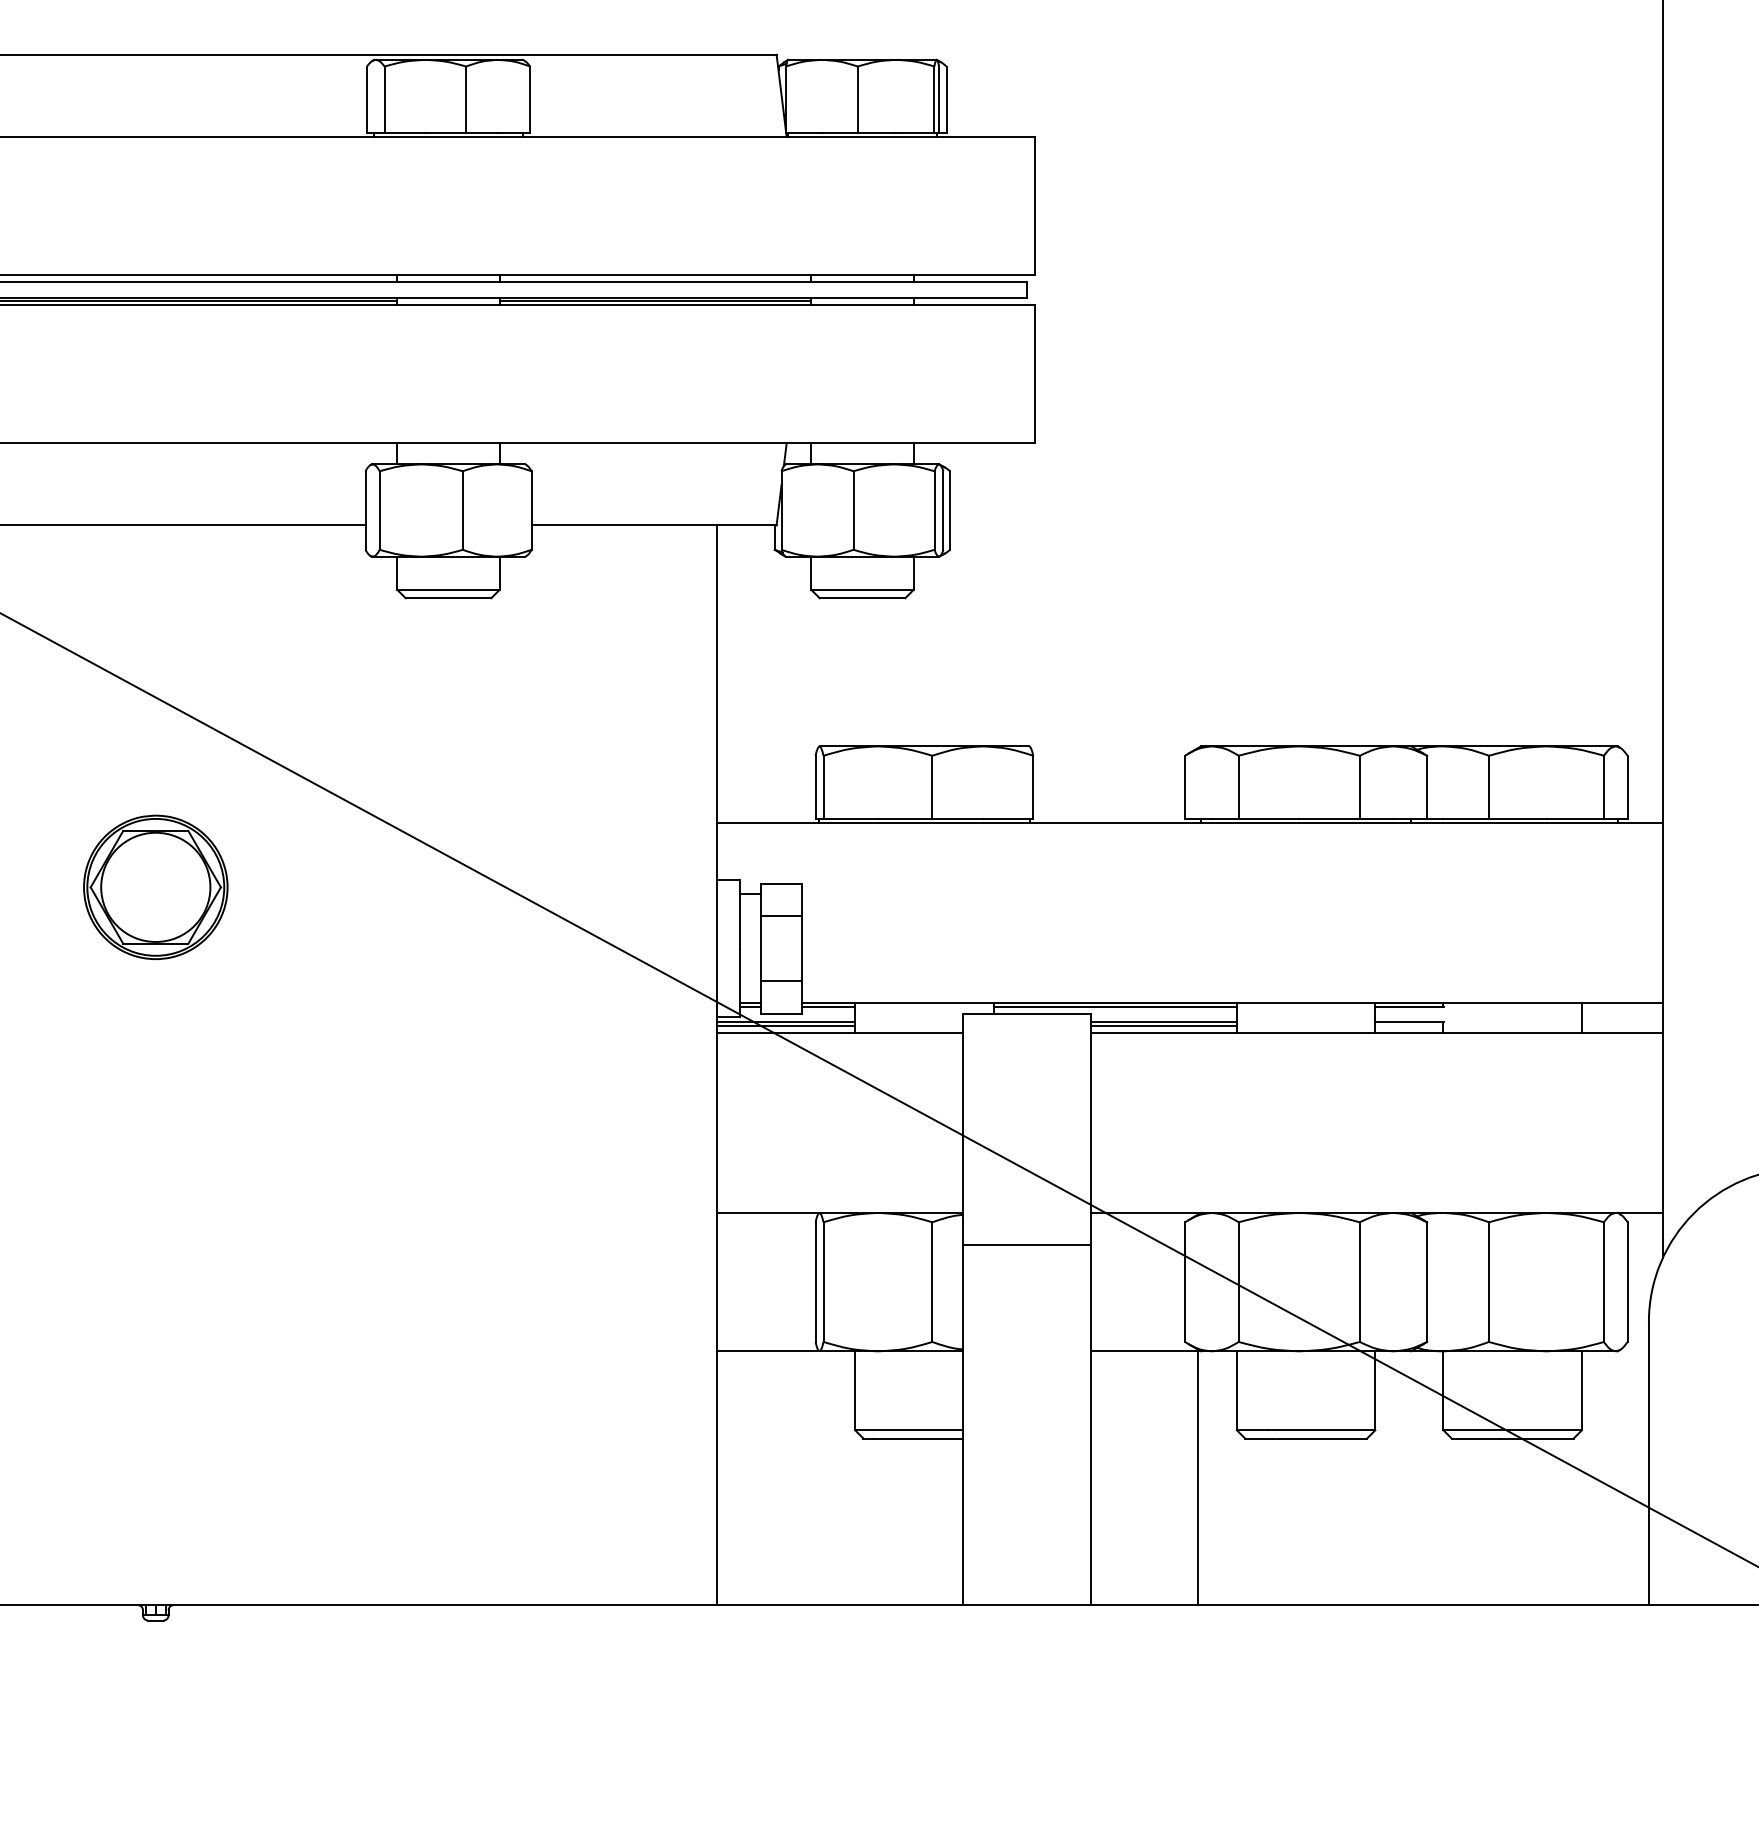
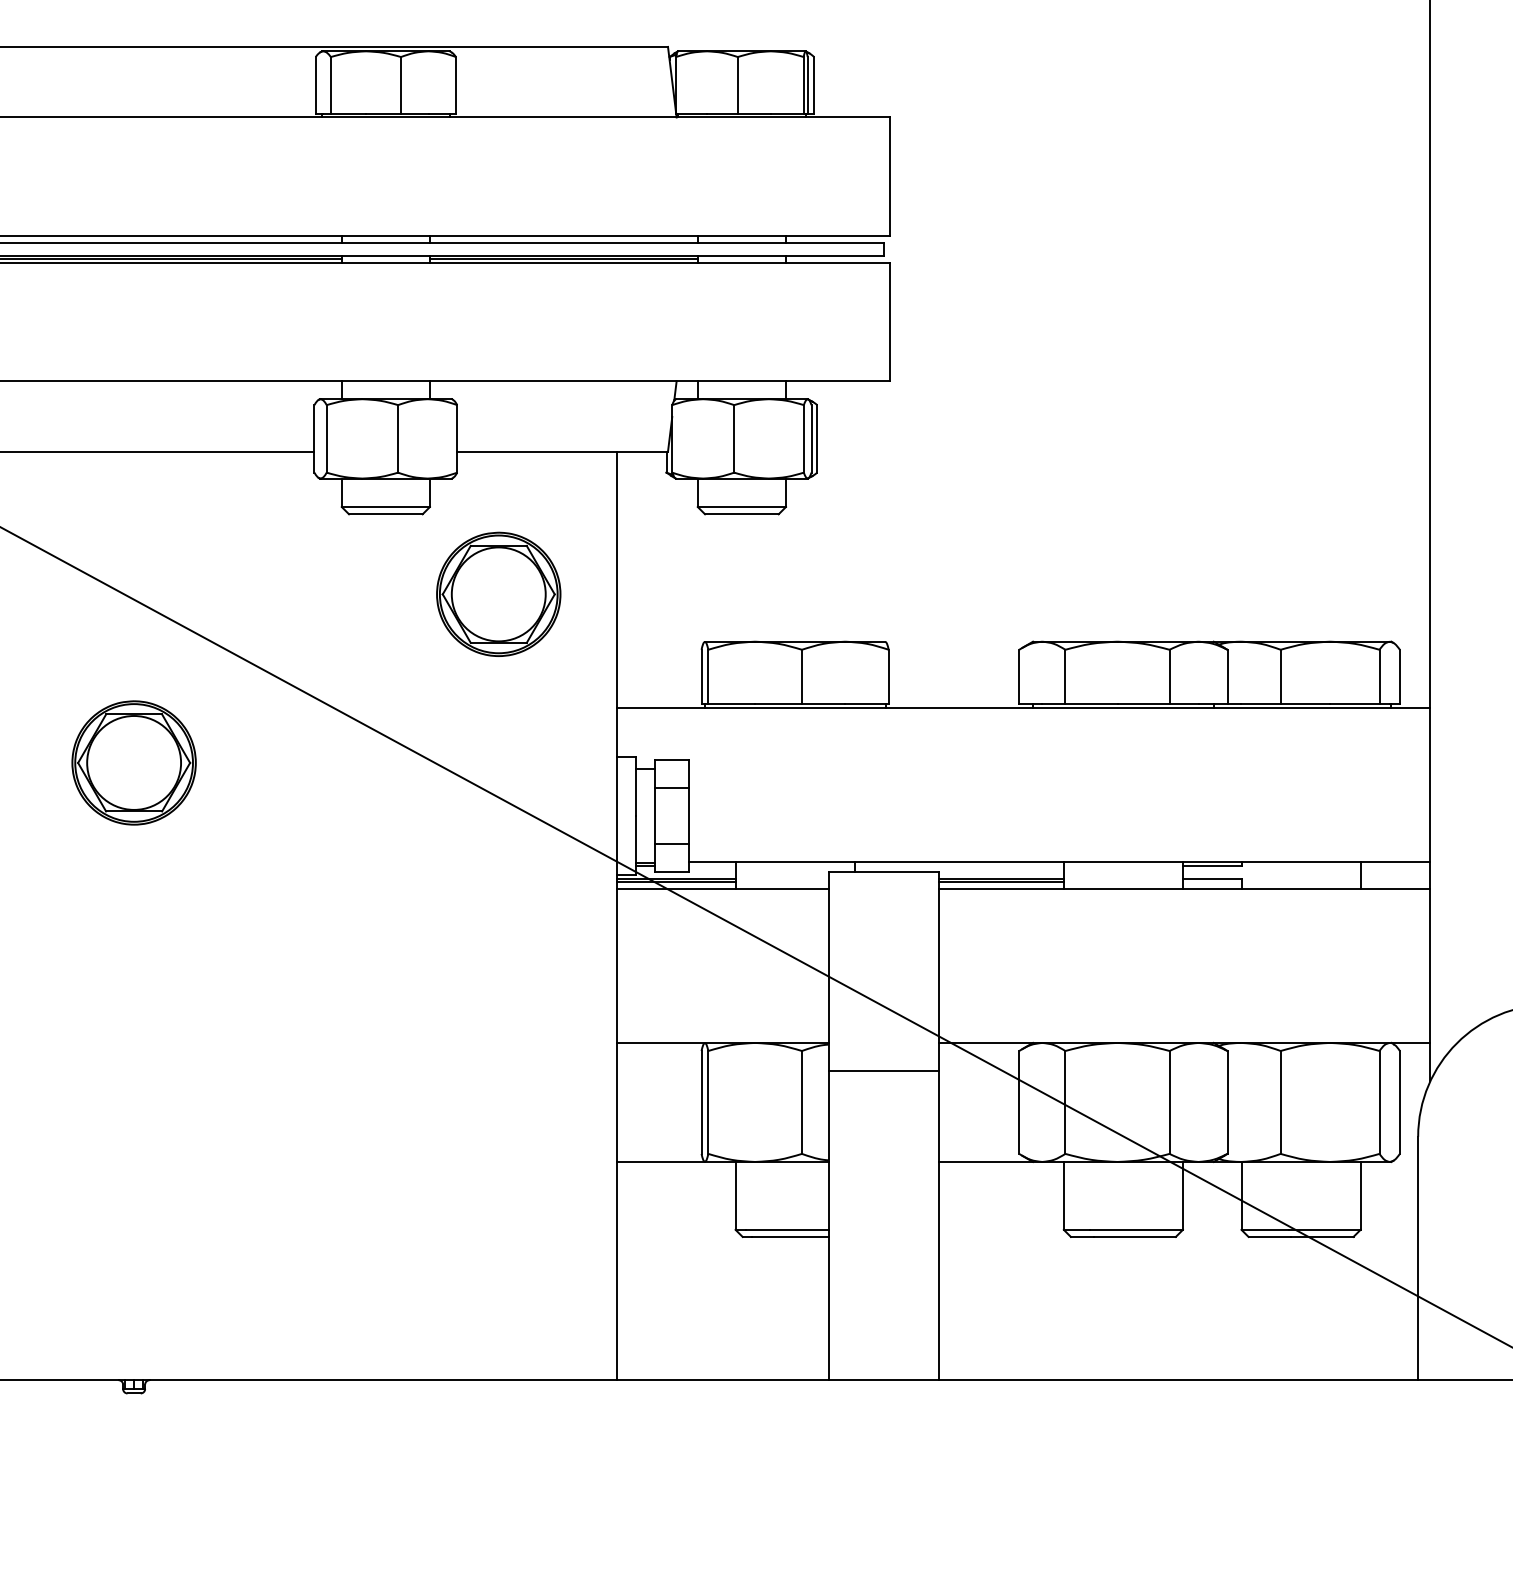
part: (579, 690) -> (498, 593), added
line: (828, 1006) -> (712, 865), removed
line: (1114, 1006) -> (958, 865), removed
line: (1197, 1478) -> (1029, 1271), removed

